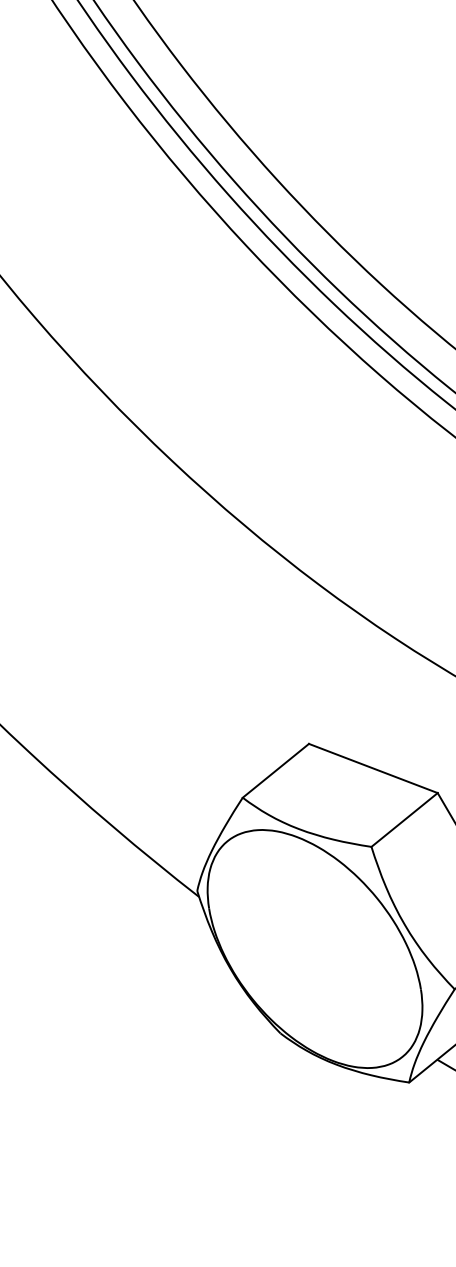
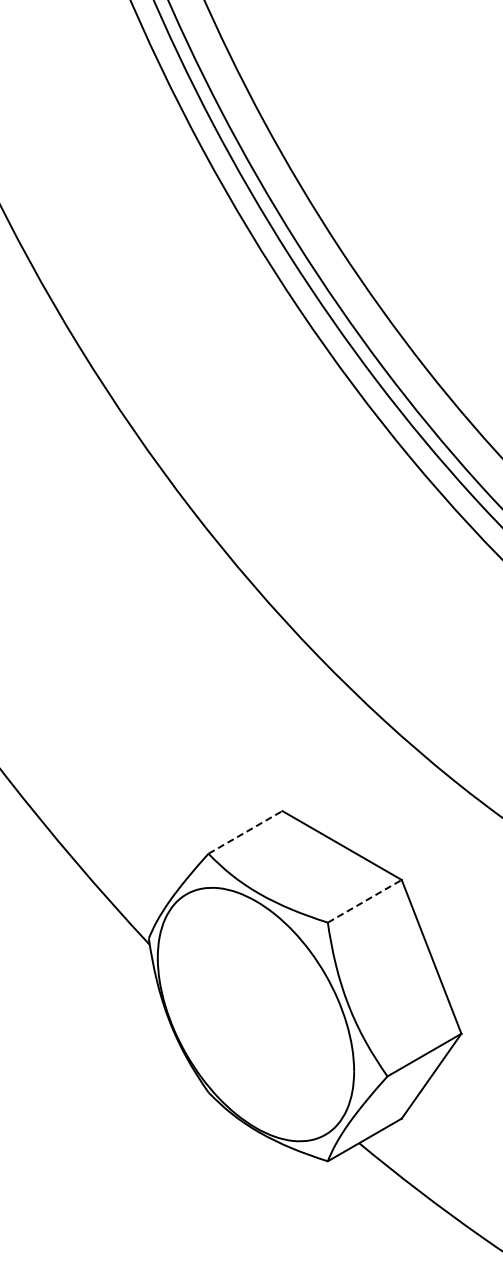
line: (275, 770) -> (245, 832), solid -> dashed
line: (404, 820) -> (364, 901), solid -> dashed

